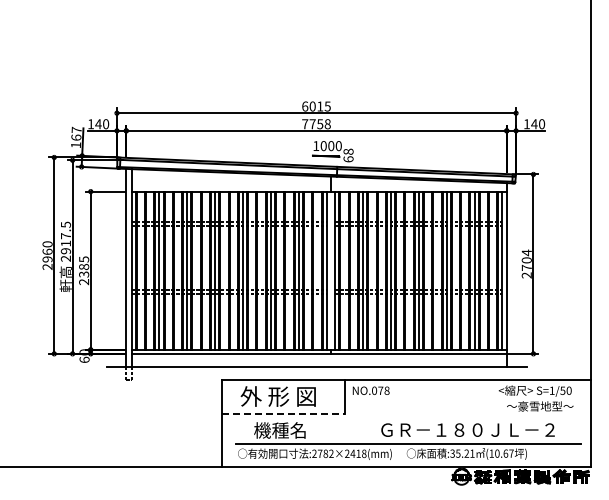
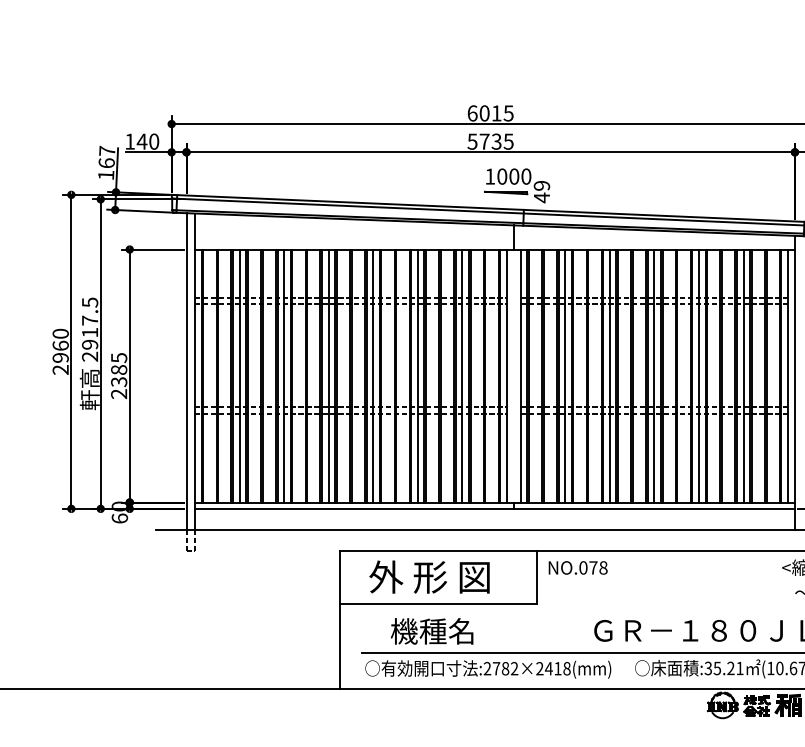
text: (316, 124) -> (490, 142), 7758 -> 5735
text: (348, 155) -> (541, 191), 68 -> 49
line: (284, 413) -> (439, 604), dashed -> solid

